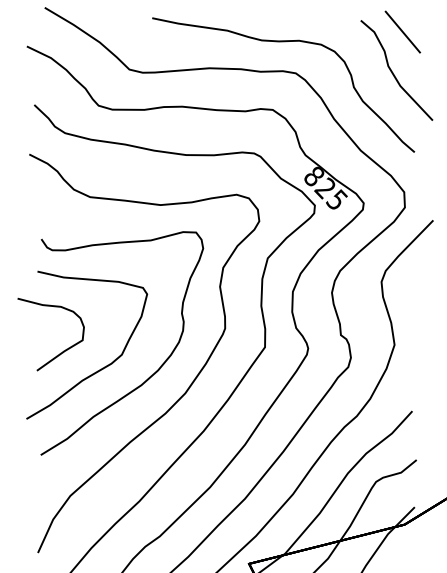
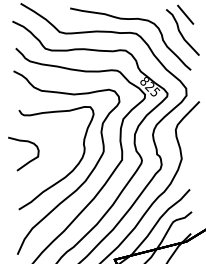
curve: (98, 367) -> (45, 169), removed

